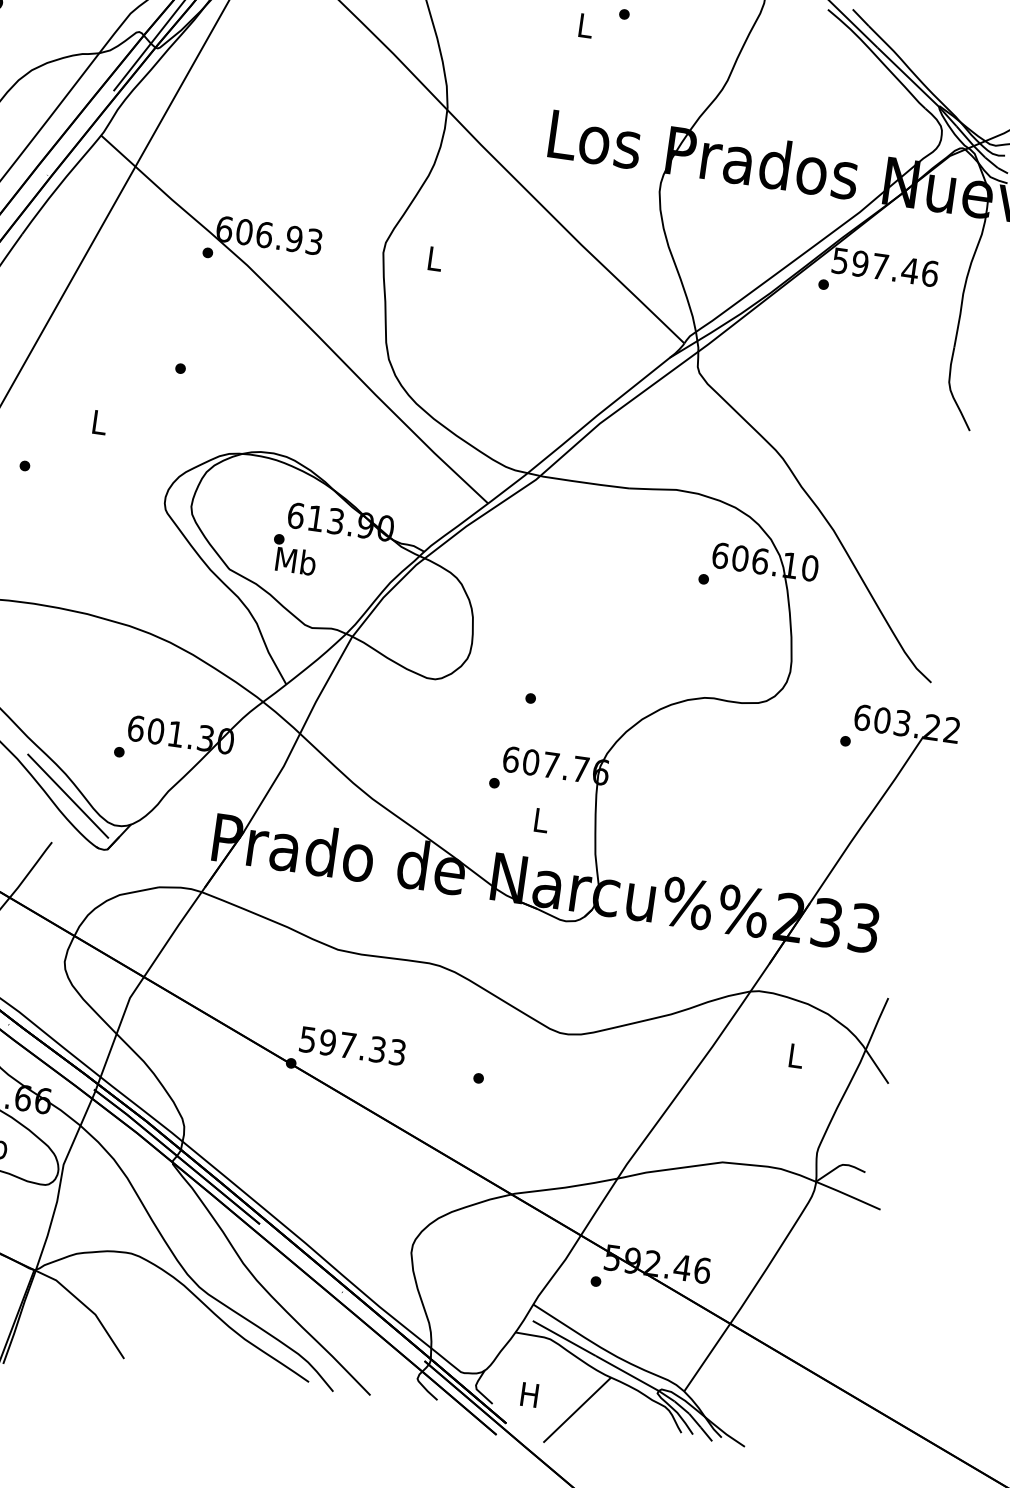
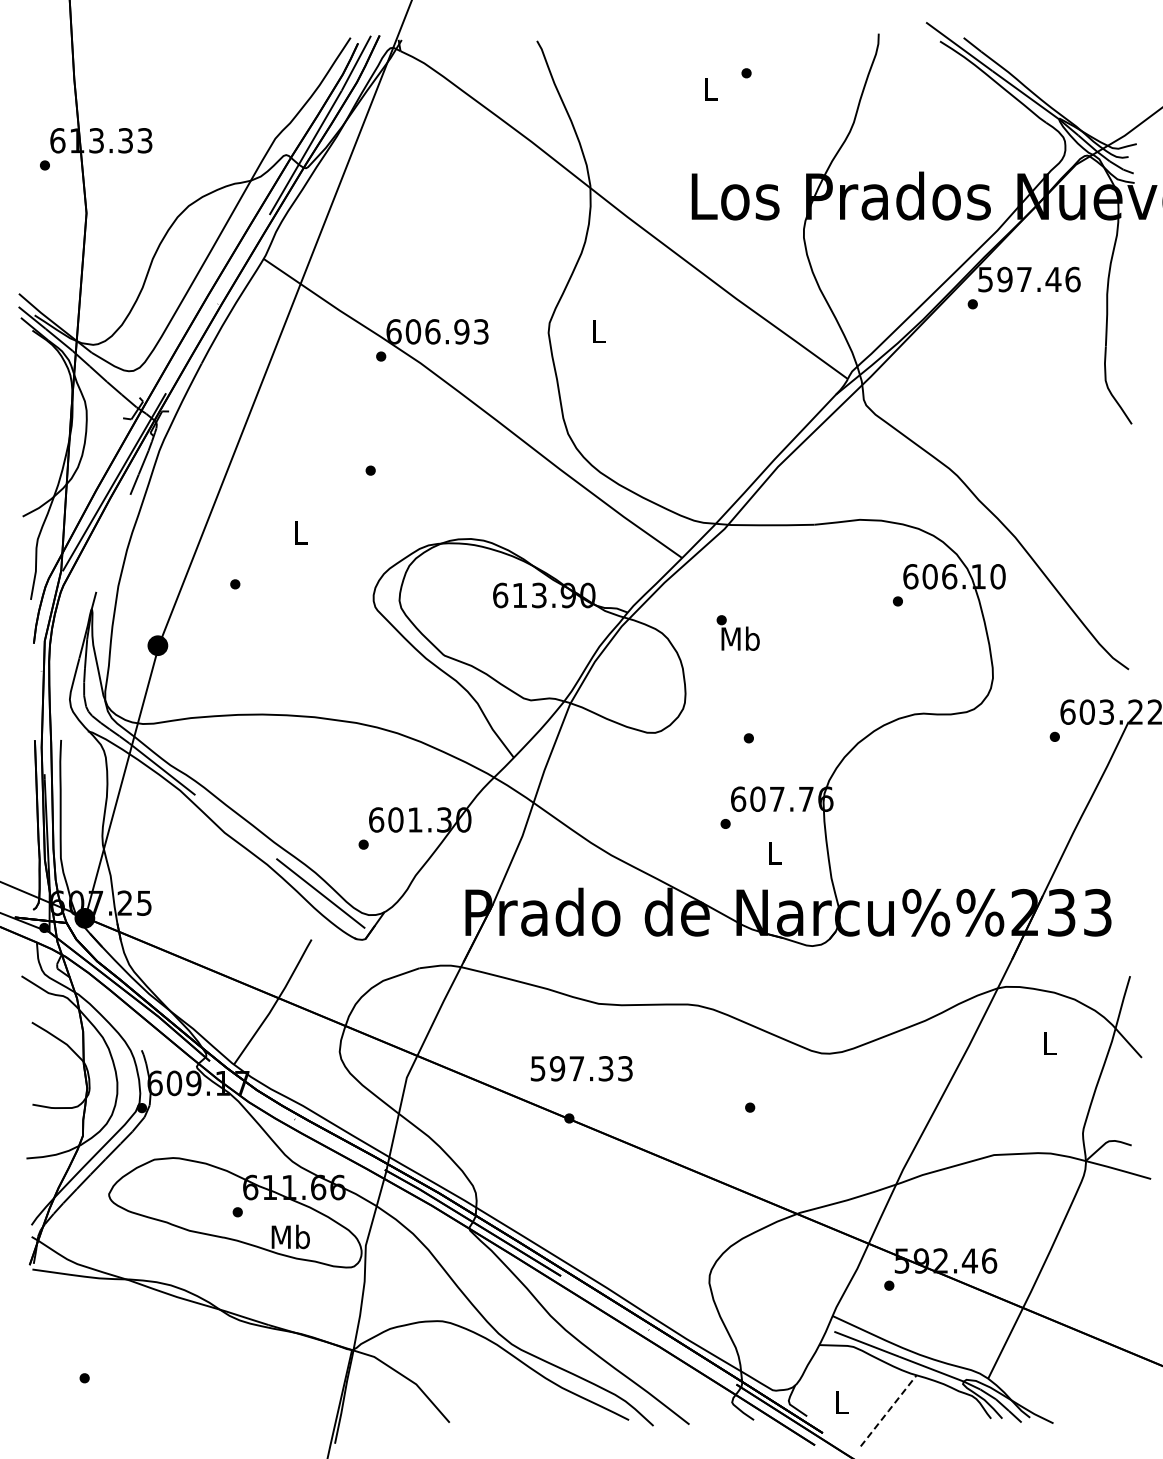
text: (293, 554) -> (737, 632), moved
text: (352, 1045) -> (581, 1068), moved
text: (528, 1394) -> (840, 1402), H -> L
line: (577, 1409) -> (888, 1410), solid -> dashed

